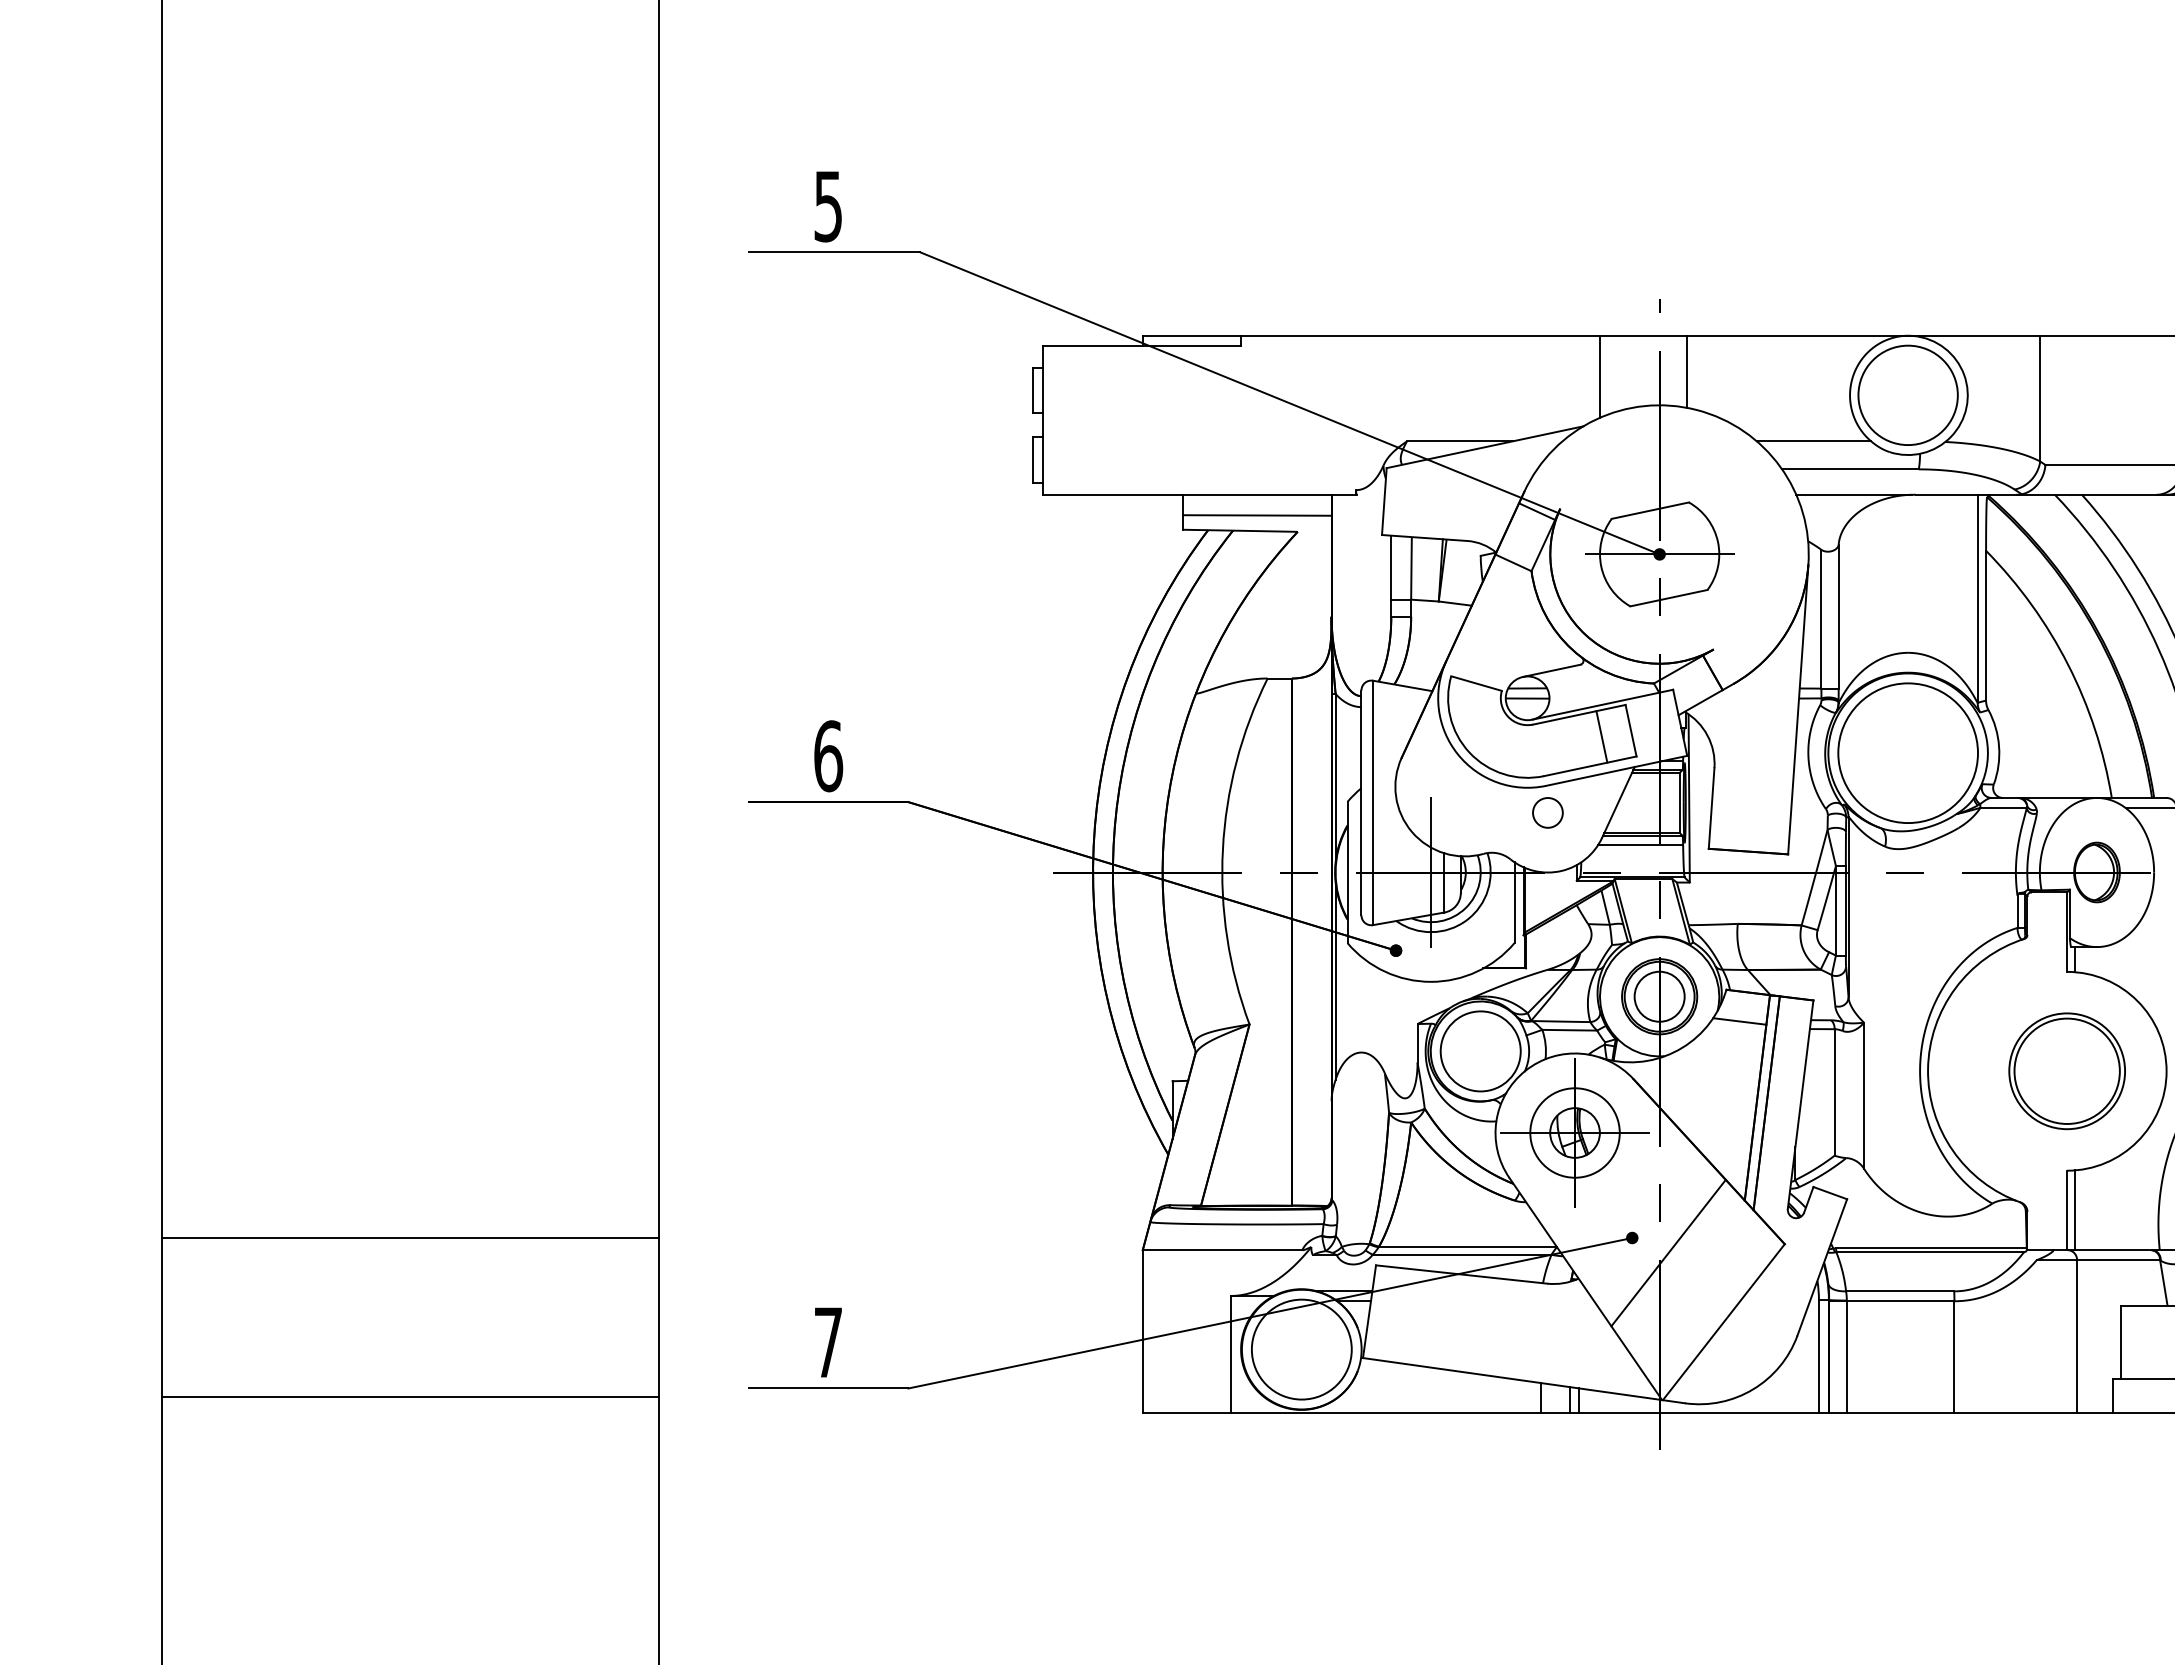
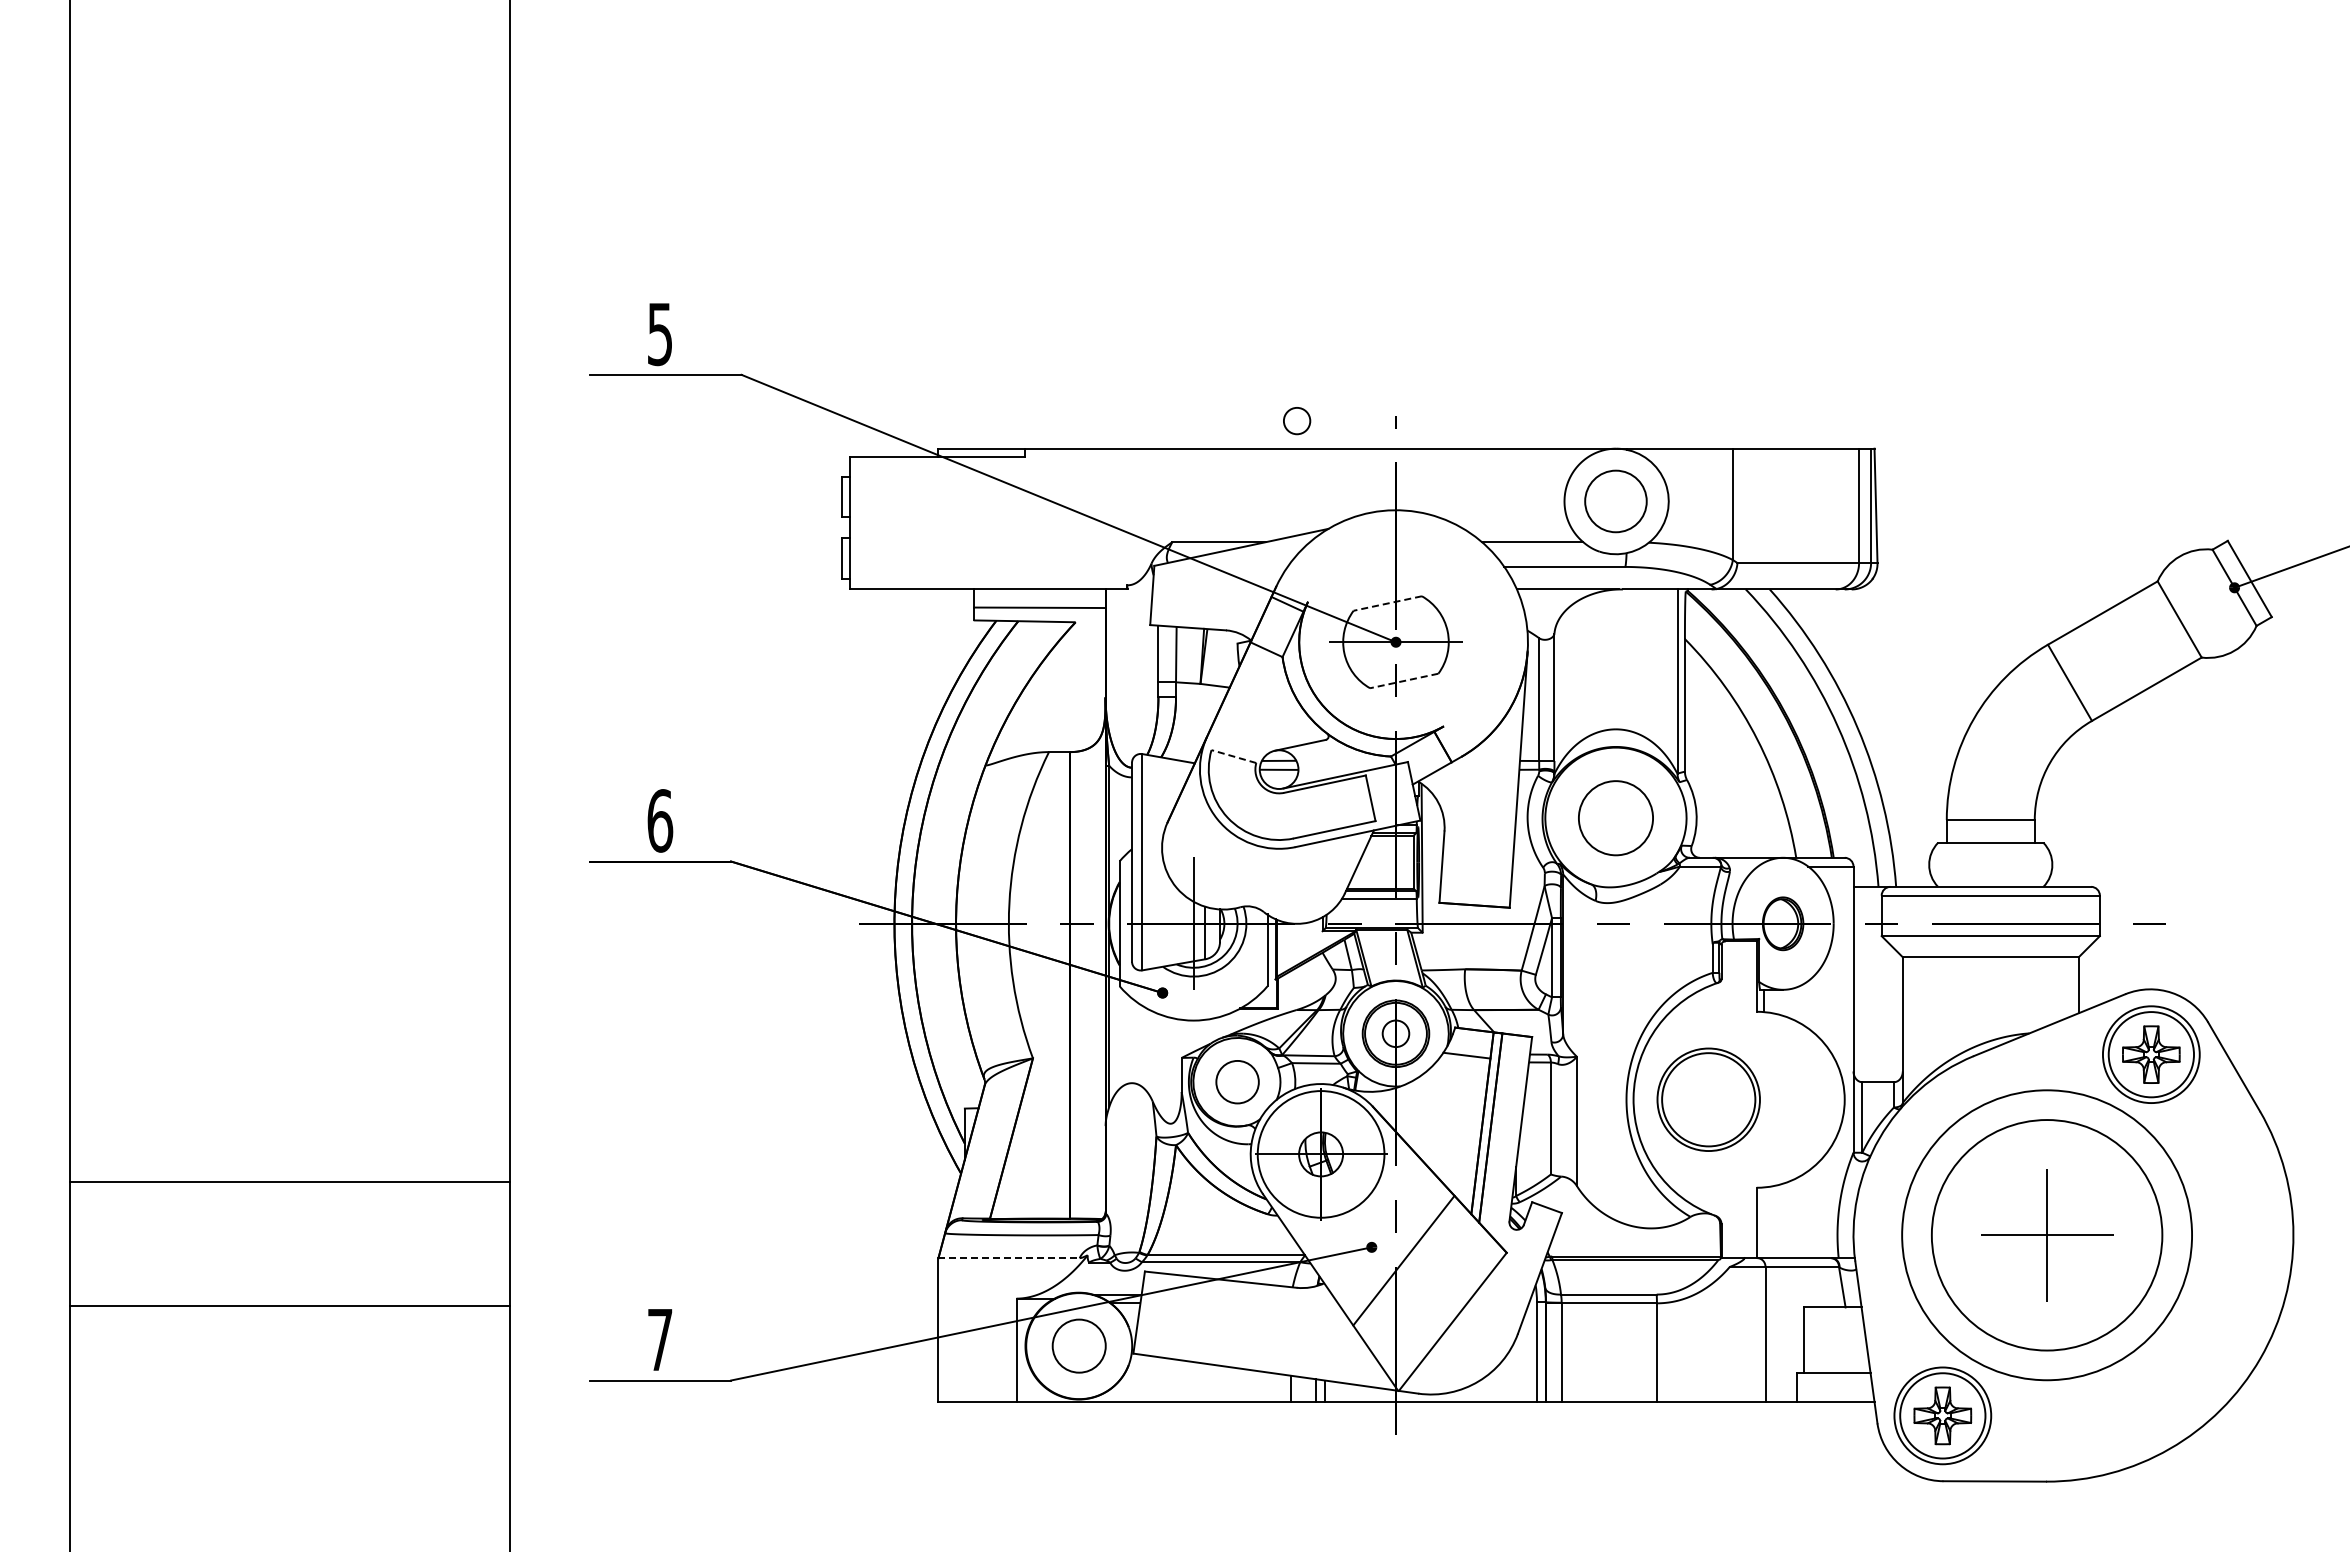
line: (1686, 371) -> (1419, 480), removed
line: (1600, 376) -> (1343, 484), removed
circle: (1907, 395) -> (1615, 501), size x0.7
line: (1650, 510) -> (1387, 603), solid -> dashed
line: (1669, 597) -> (1404, 680), solid -> dashed
line: (1476, 683) -> (1233, 756), solid -> dashed
line: (1601, 736) -> (1344, 803), removed
circle: (1907, 753) -> (1615, 818), size x0.6
circle: (1548, 813) -> (1297, 421), moved
circle: (1659, 996) -> (1395, 1033), size x0.6
circle: (1480, 1050) -> (1237, 1081), size x0.6
part: (2066, 1070) -> (1708, 1099), moved
circle: (1574, 1133) -> (1320, 1154), size x1.6
line: (2075, 1209) -> (1764, 1222), removed
line: (410, 1238) -> (290, 1182), moved
line: (1223, 1250) -> (1009, 1258), solid -> dashed
circle: (1302, 1348) -> (1079, 1345), size x0.6
line: (410, 1397) -> (290, 1306), moved

